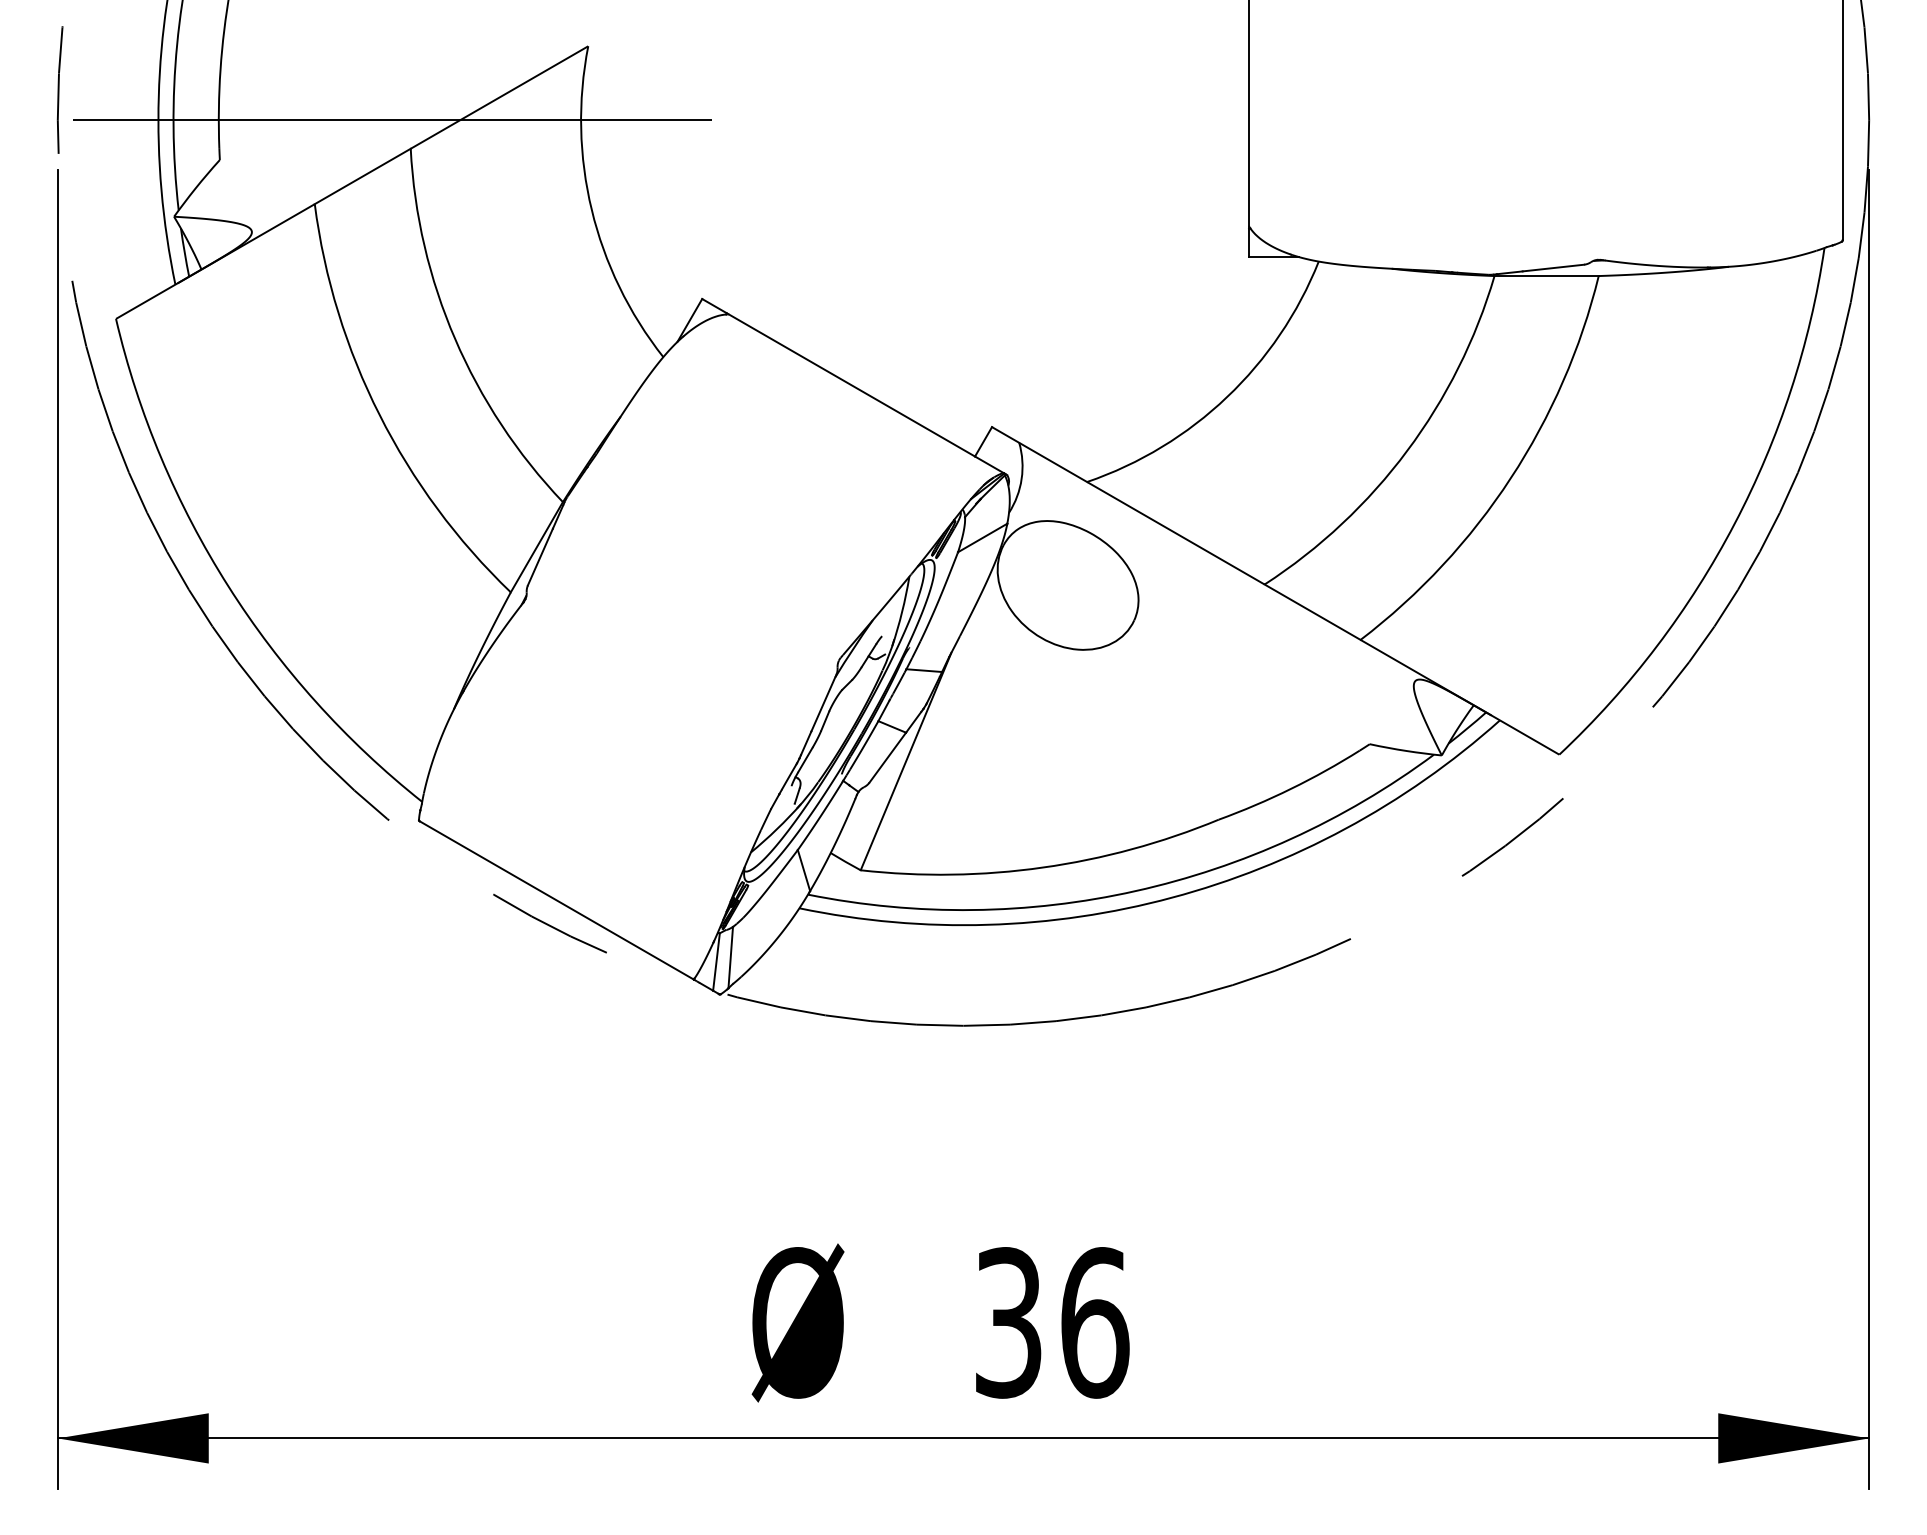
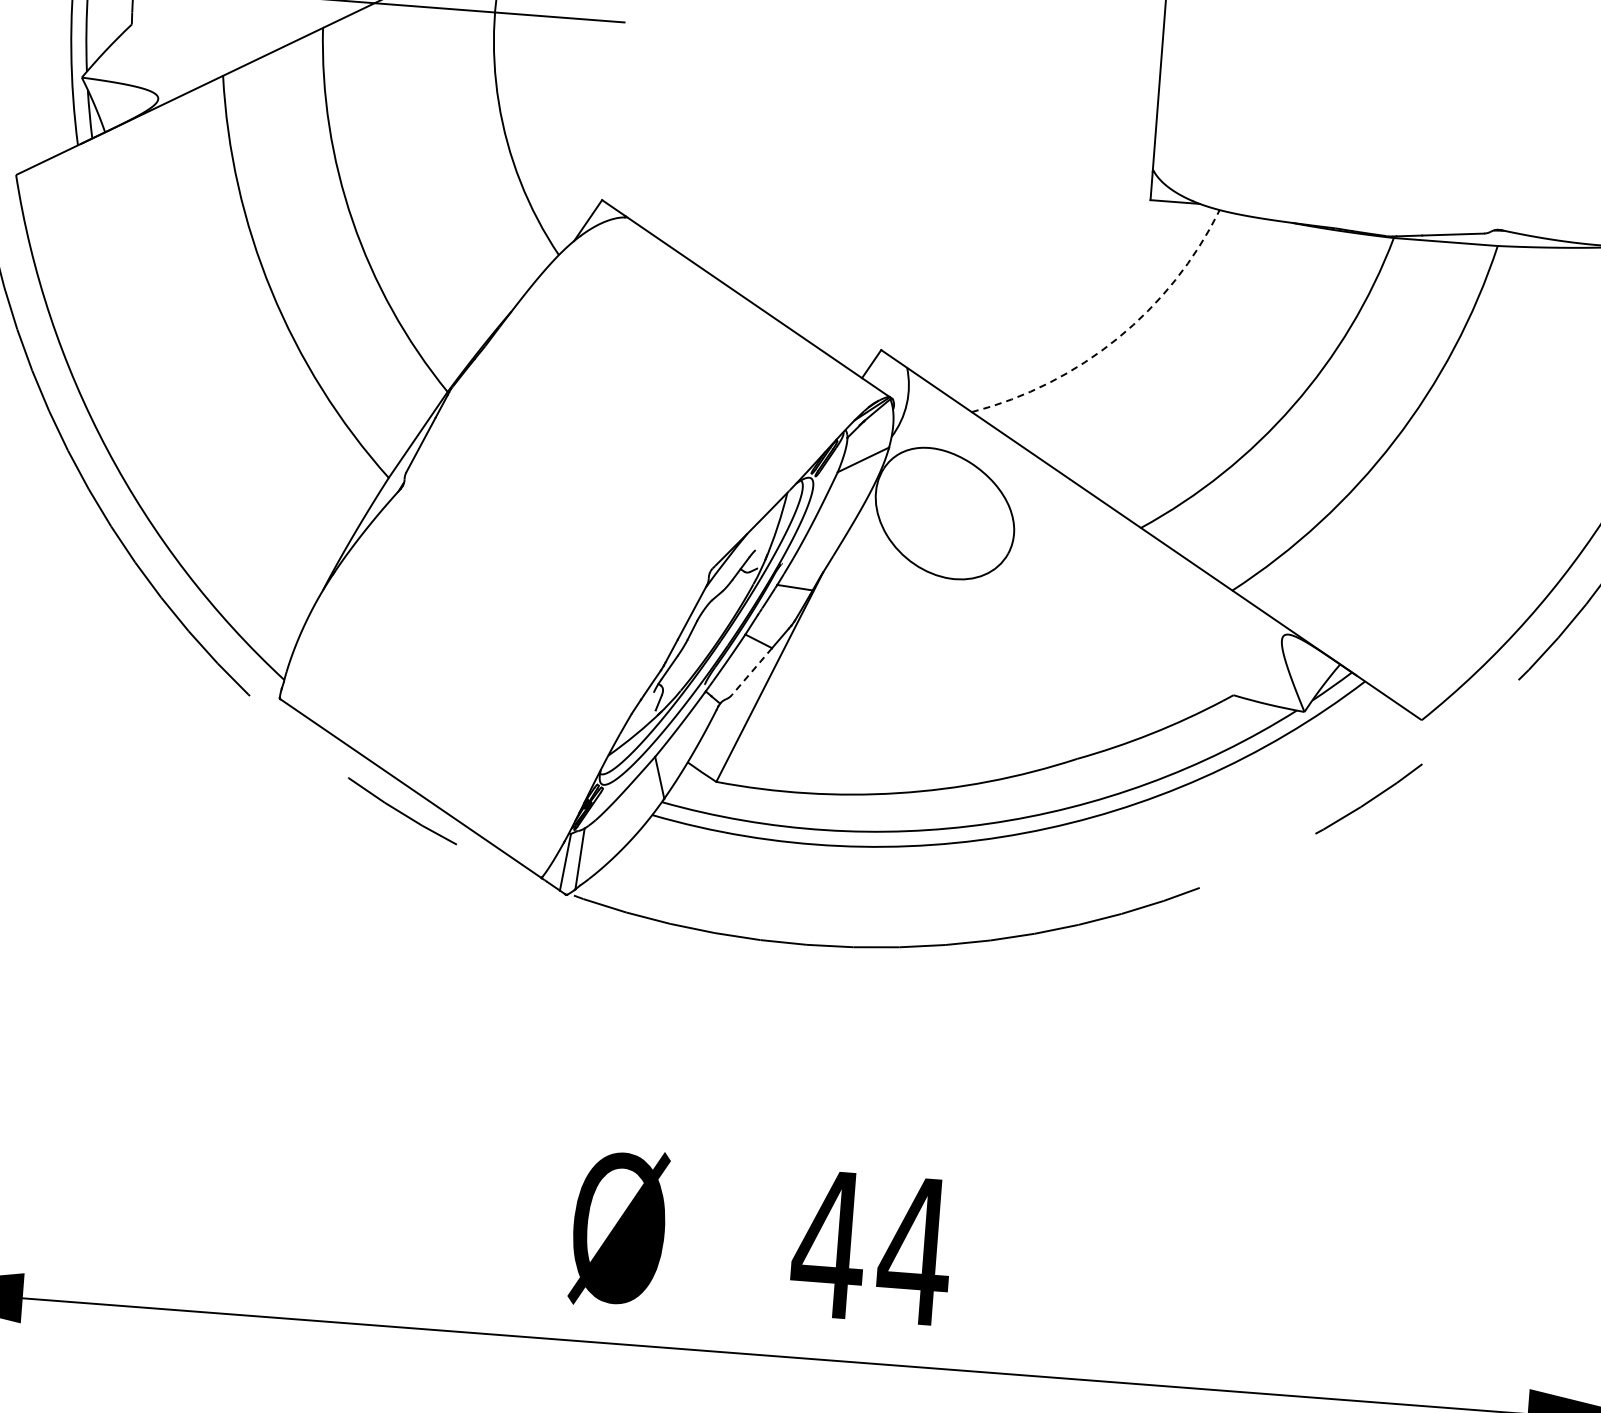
arc: (1227, 397) -> (1118, 338), solid -> dashed
line: (887, 757) -> (751, 671), solid -> dashed
text: (1051, 1322) -> (871, 1247), 36 -> 44

